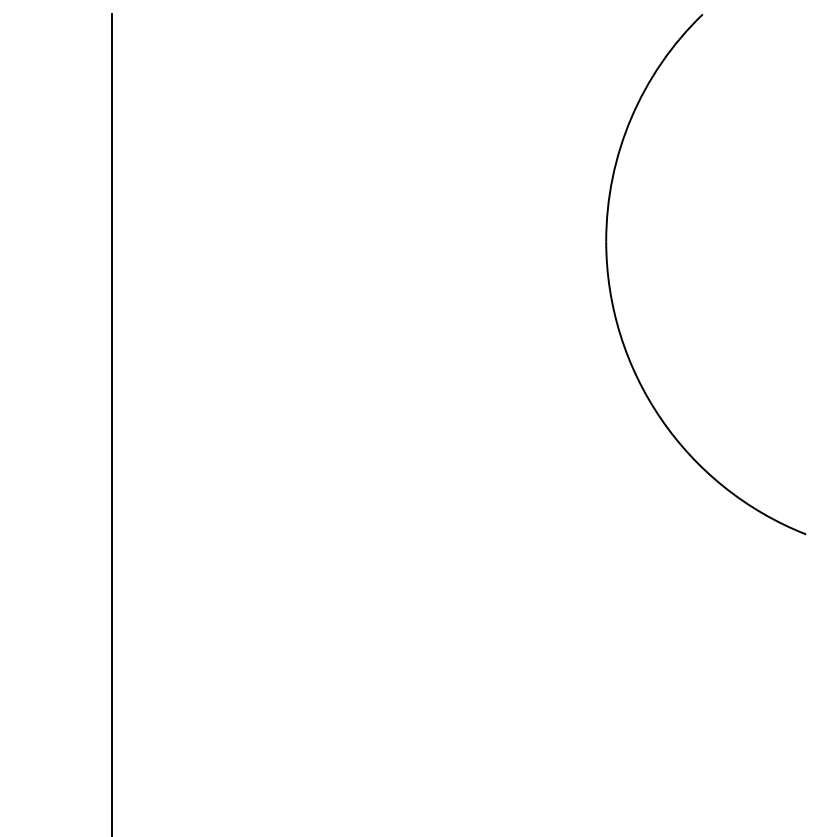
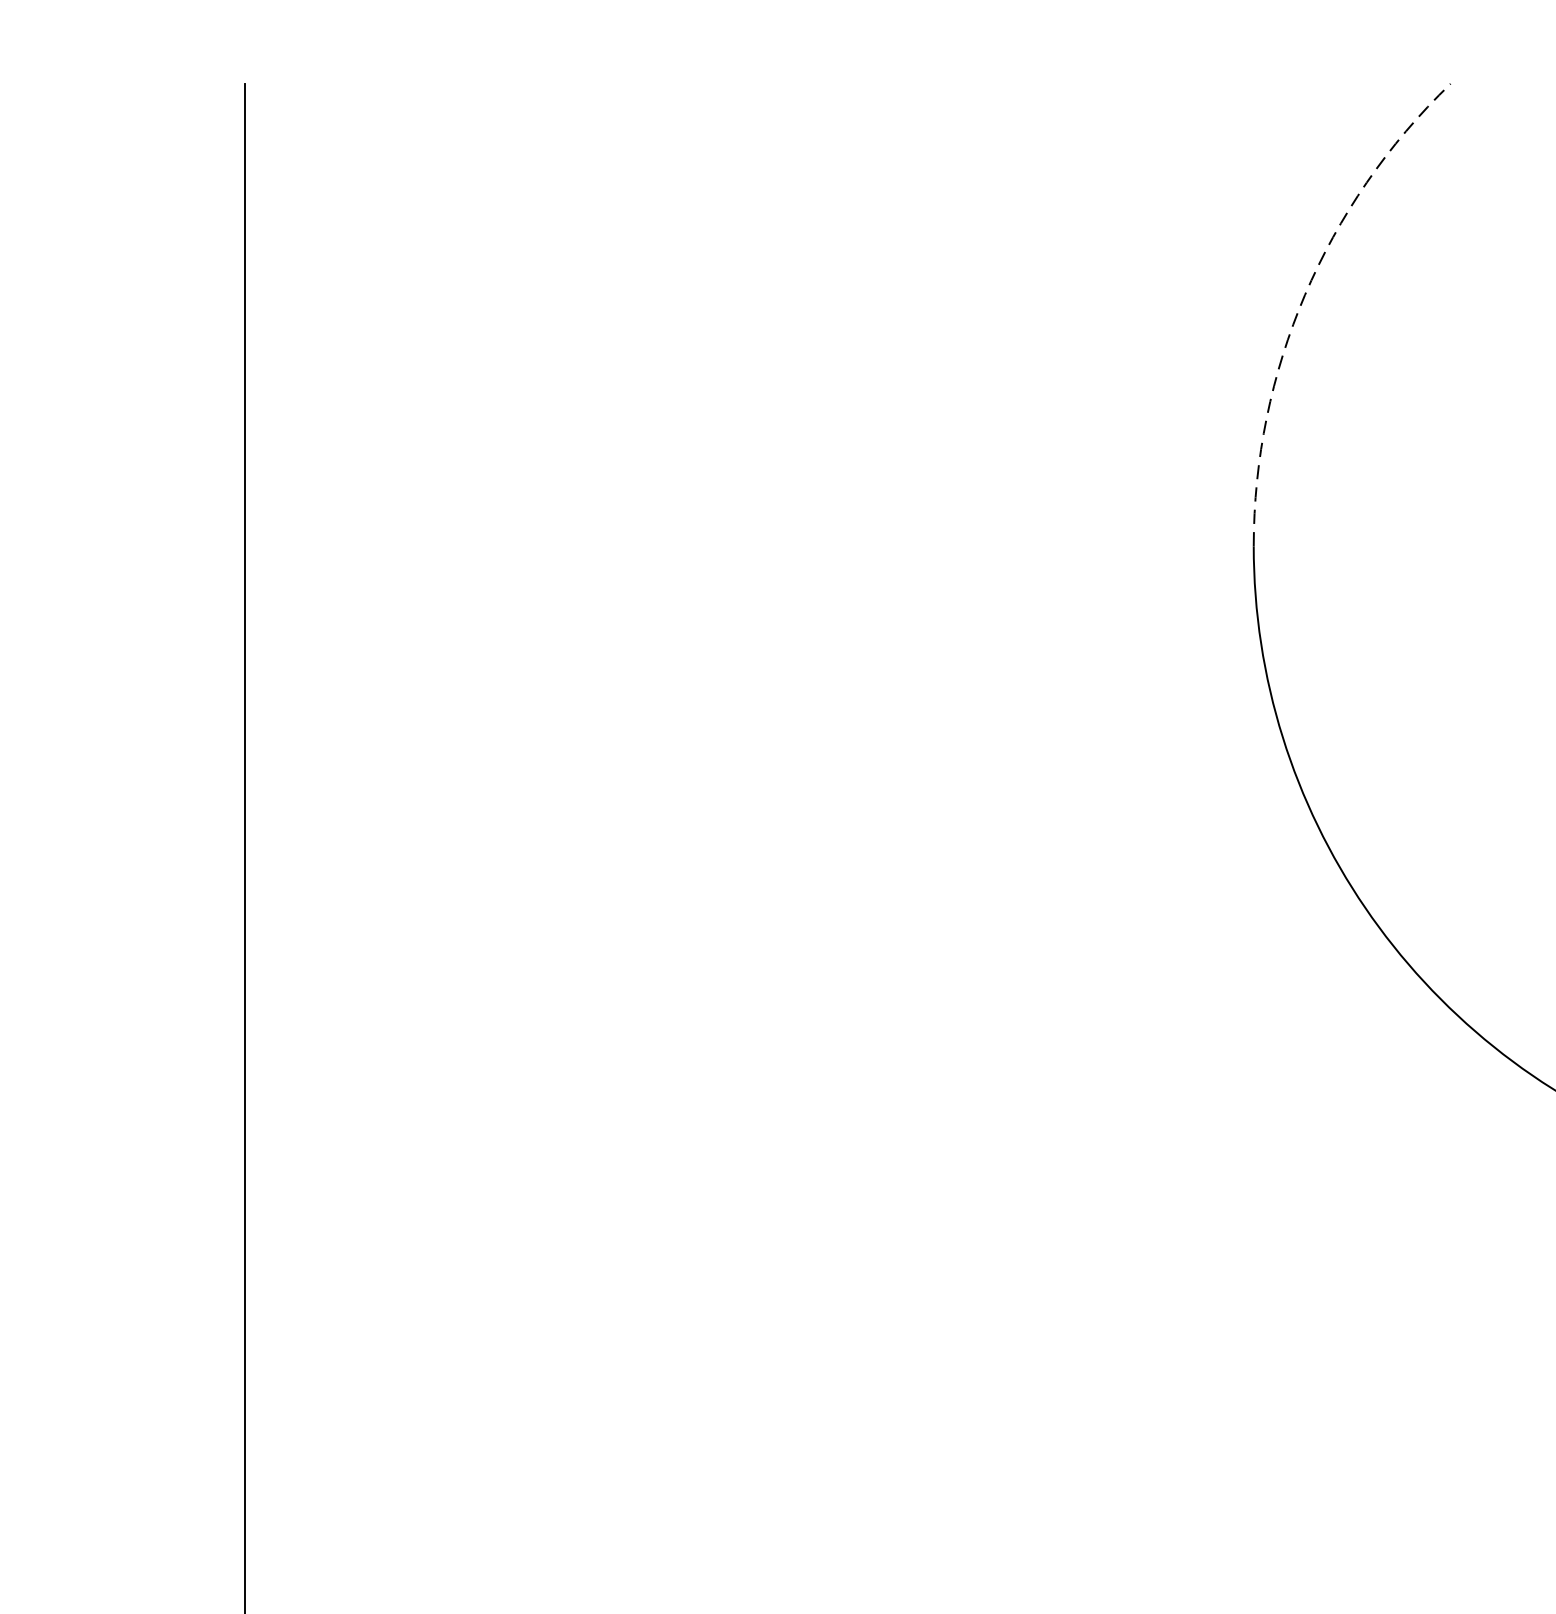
arc: (631, 117) -> (1305, 294), solid -> dashed

